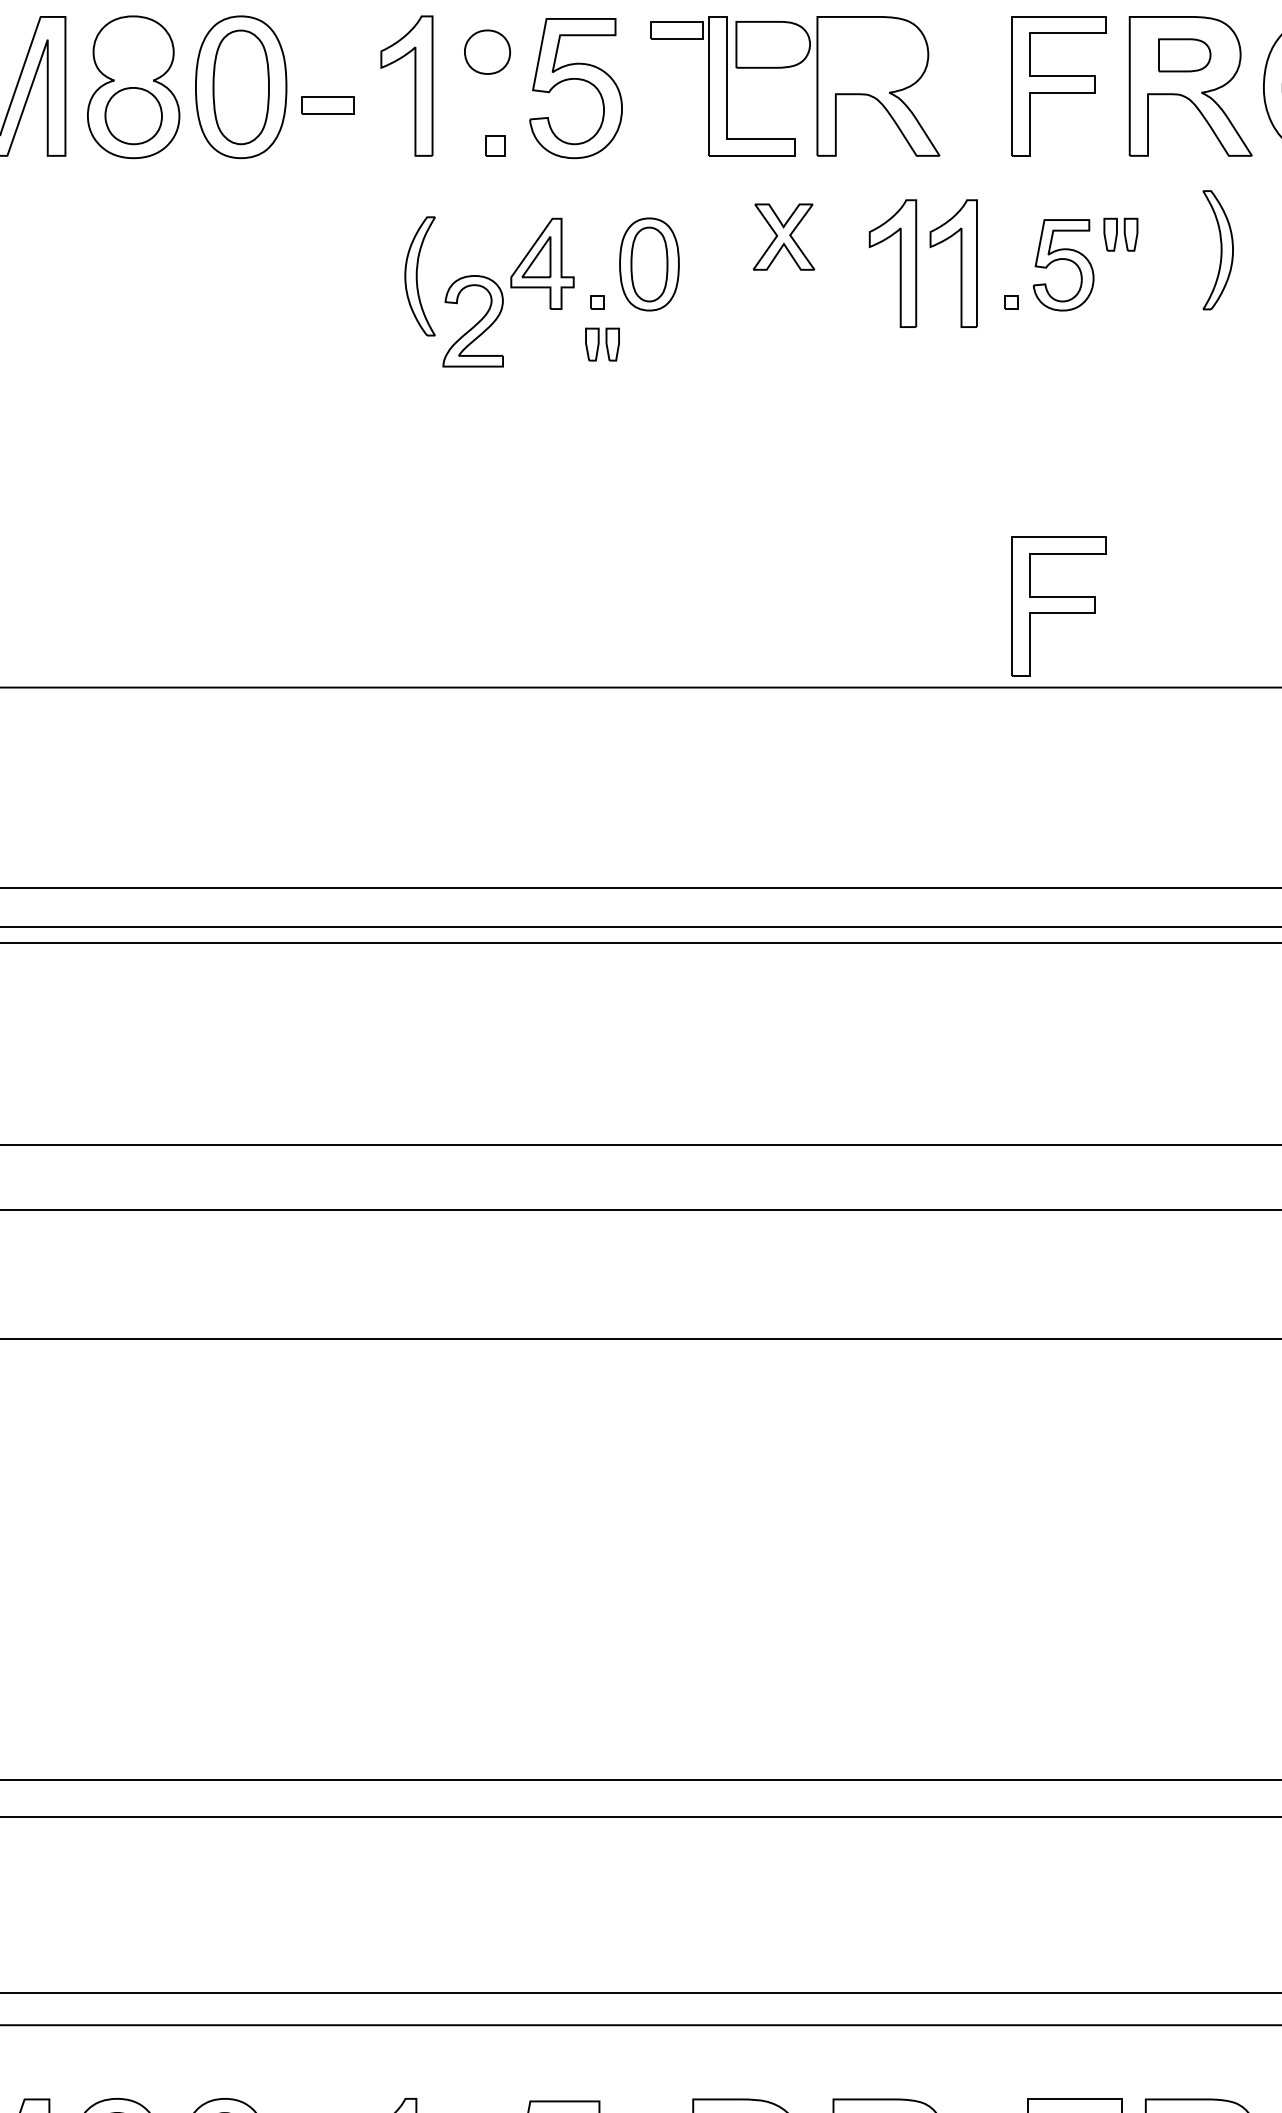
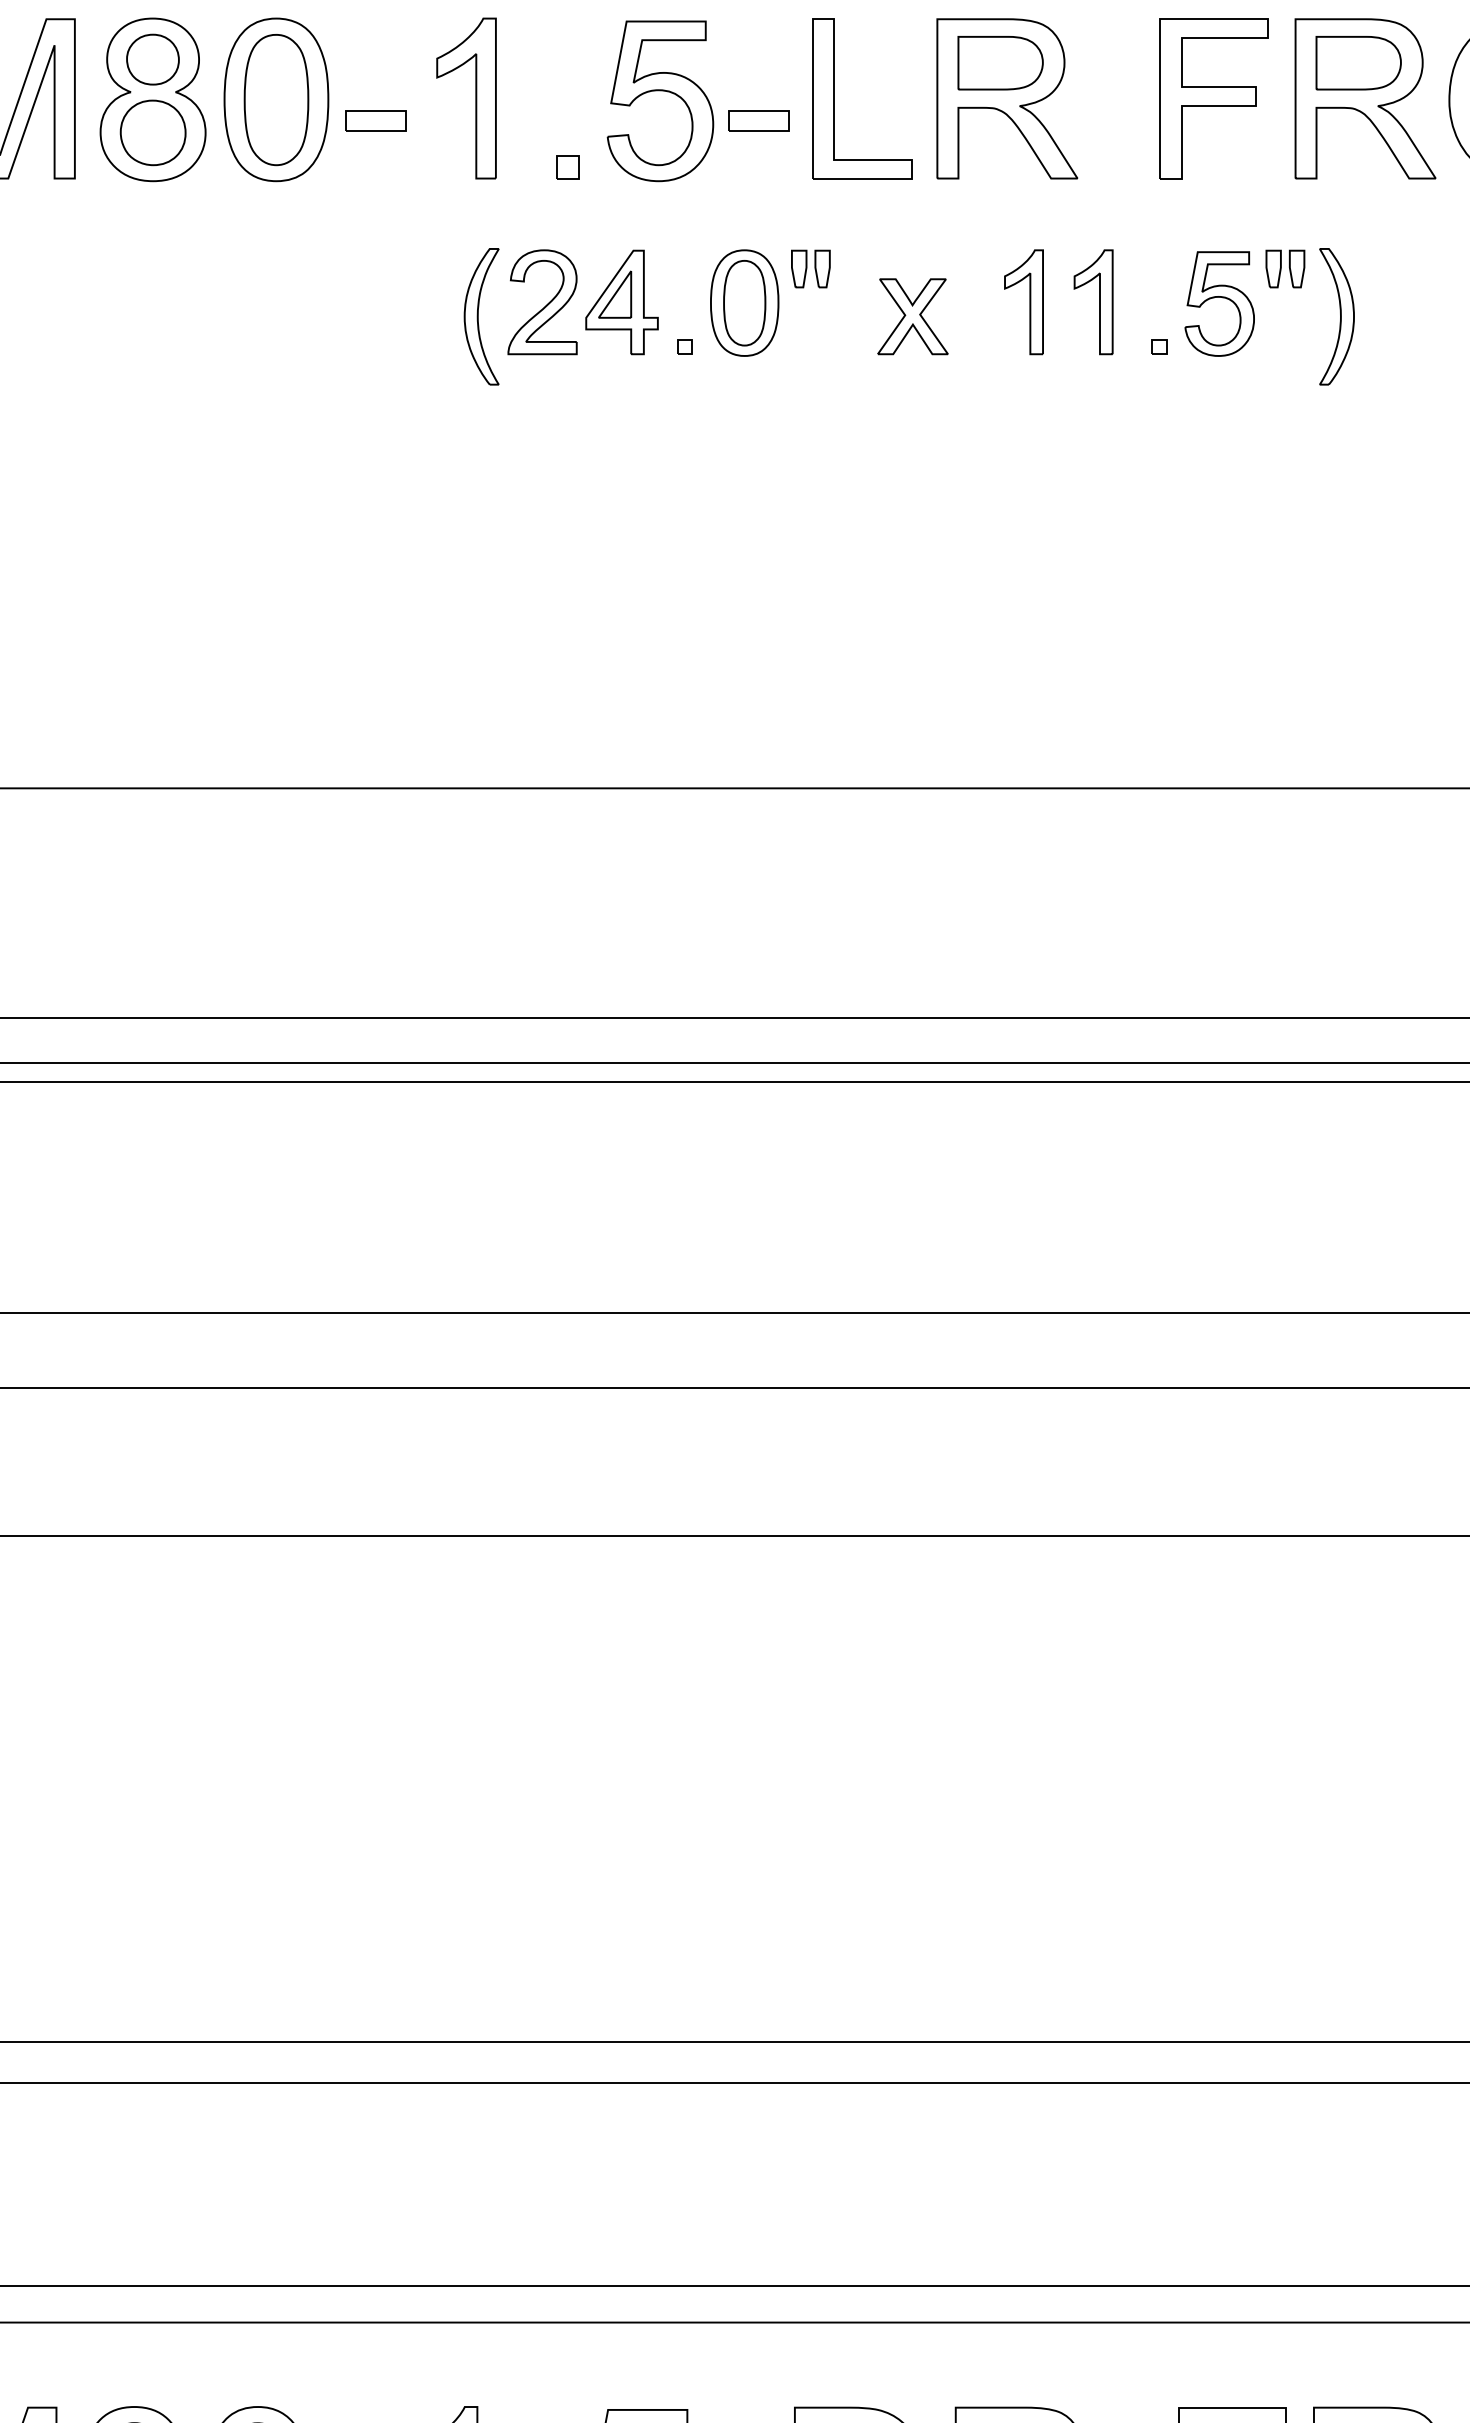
part: (676, 30) -> (758, 120), moved
part: (773, 45) -> (1000, 63), moved
part: (487, 52) -> (152, 59), moved
part: (1184, 55) -> (1358, 63), size x1.43
part: (783, 236) -> (912, 316), moved
part: (1217, 249) -> (1336, 316), moved
part: (892, 263) -> (1023, 302), size x0.71
part: (953, 263) -> (1093, 302), size x0.71
part: (473, 321) -> (542, 302), moved
part: (602, 344) -> (810, 268), moved
part: (1058, 606) -> (1213, 695), removed

